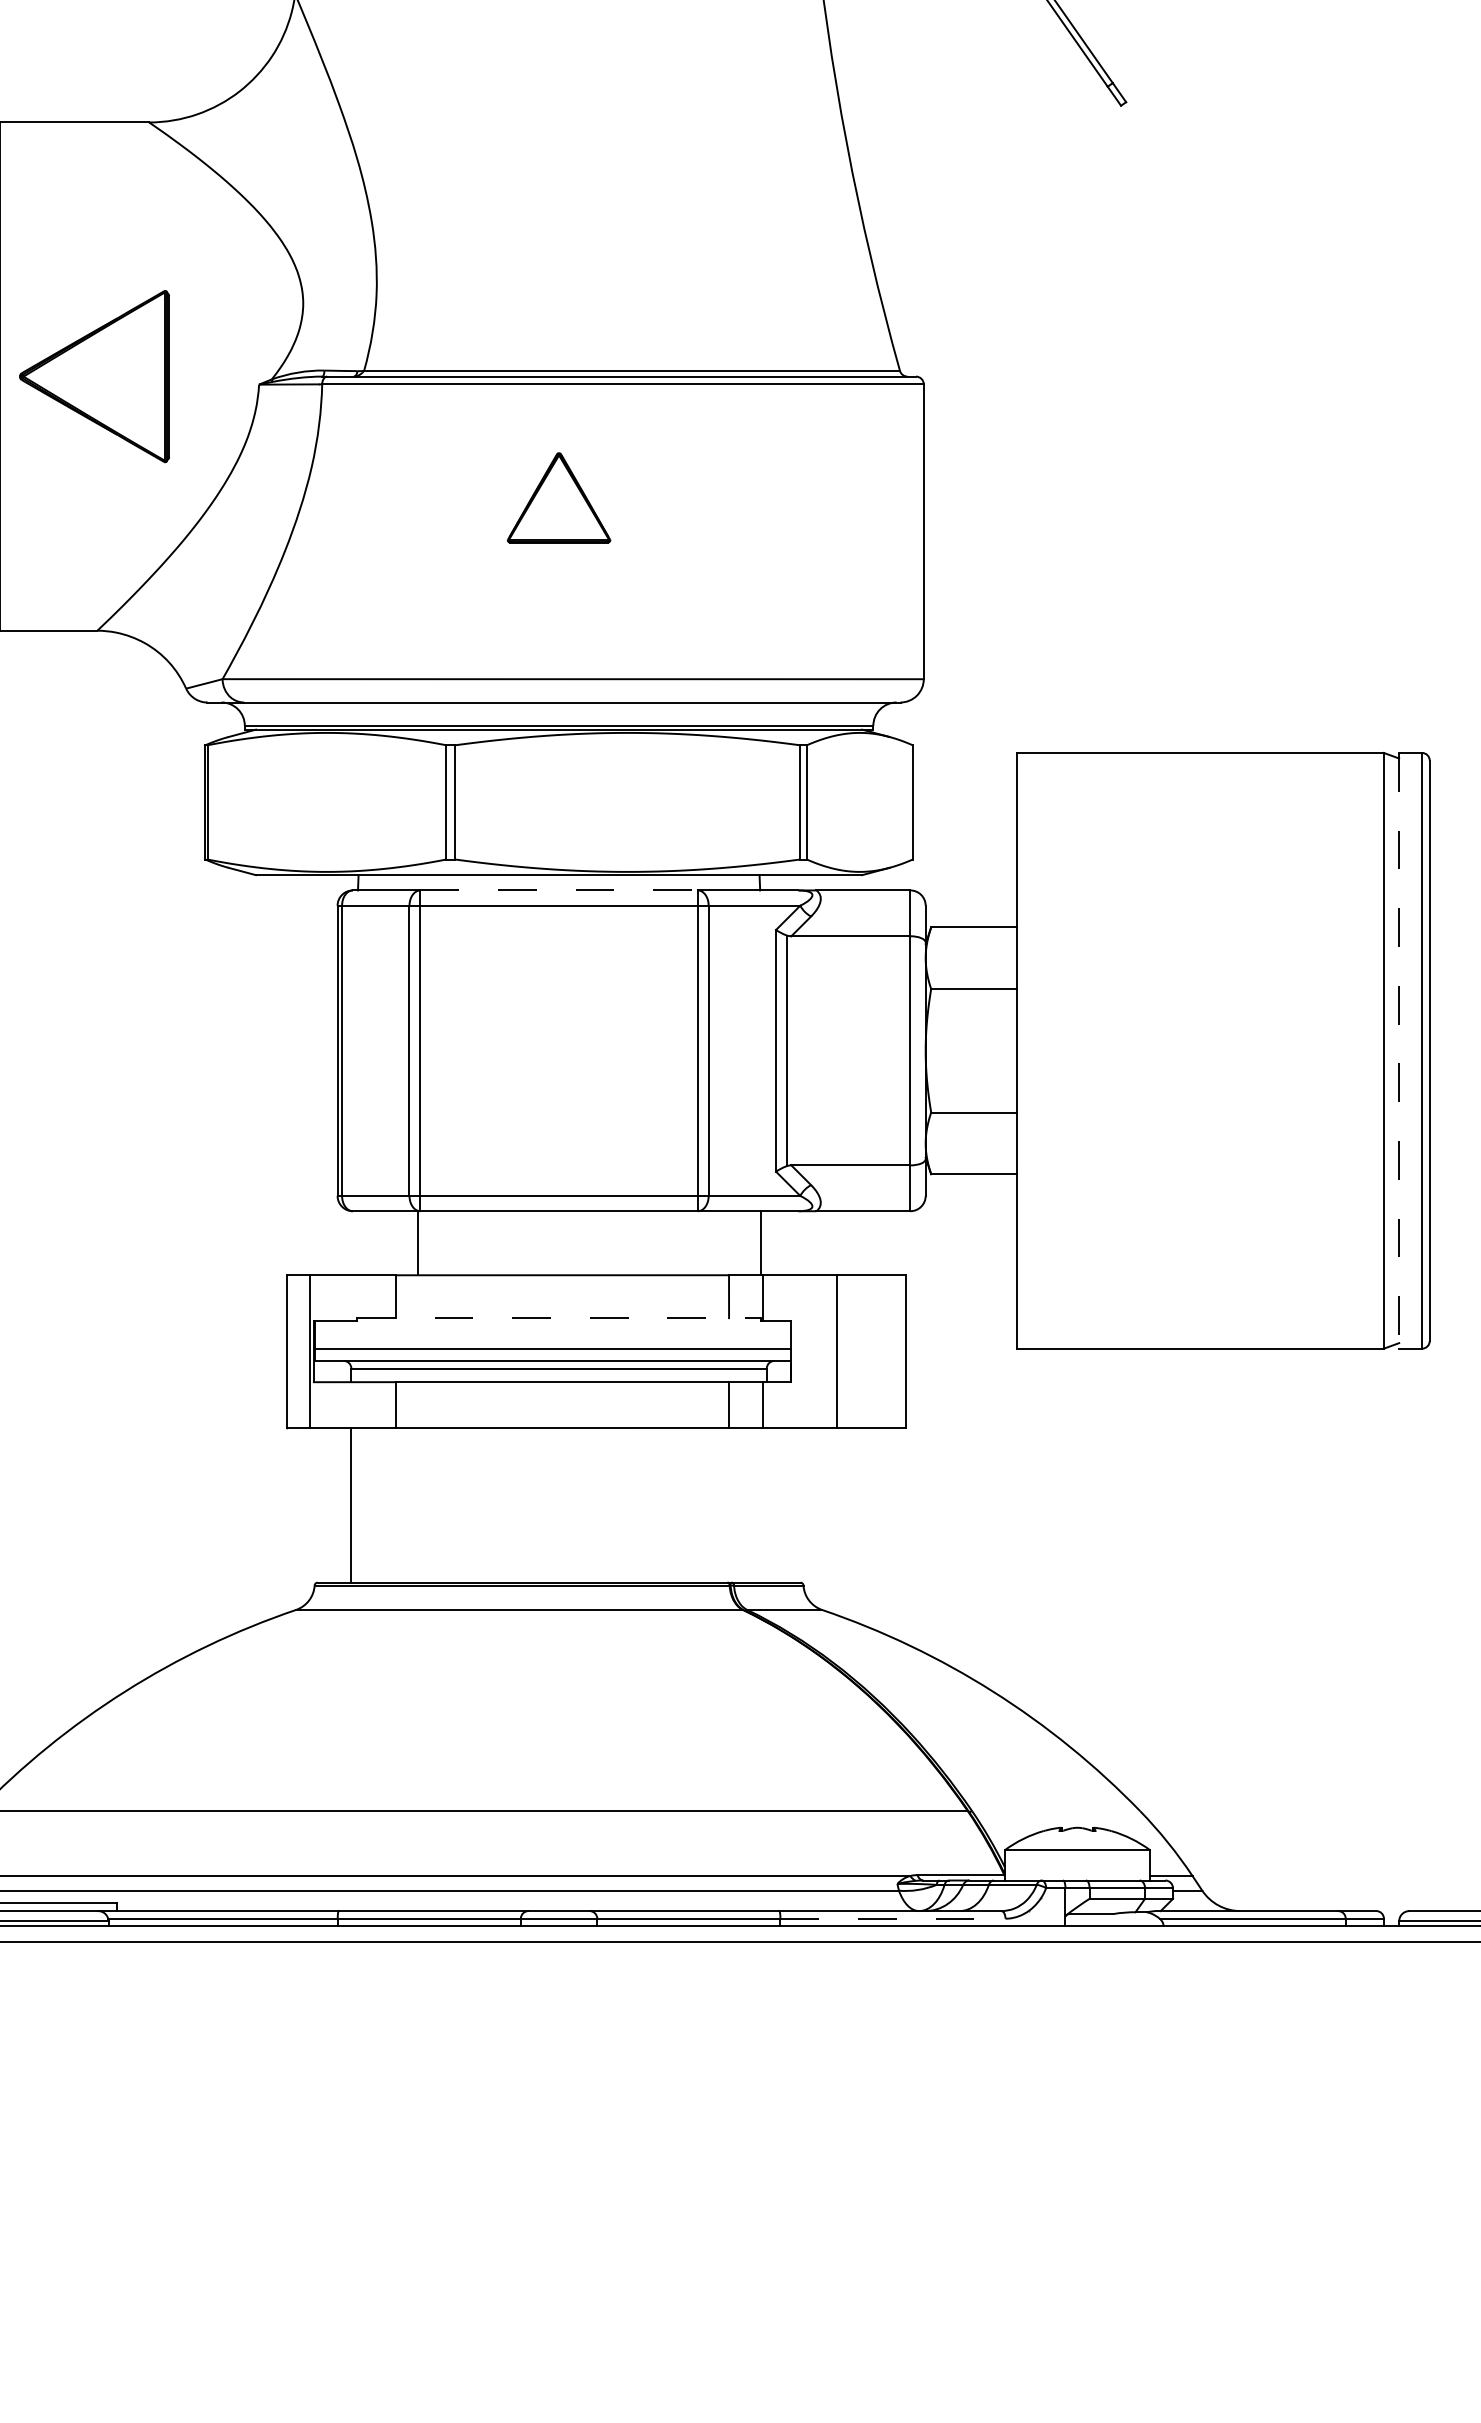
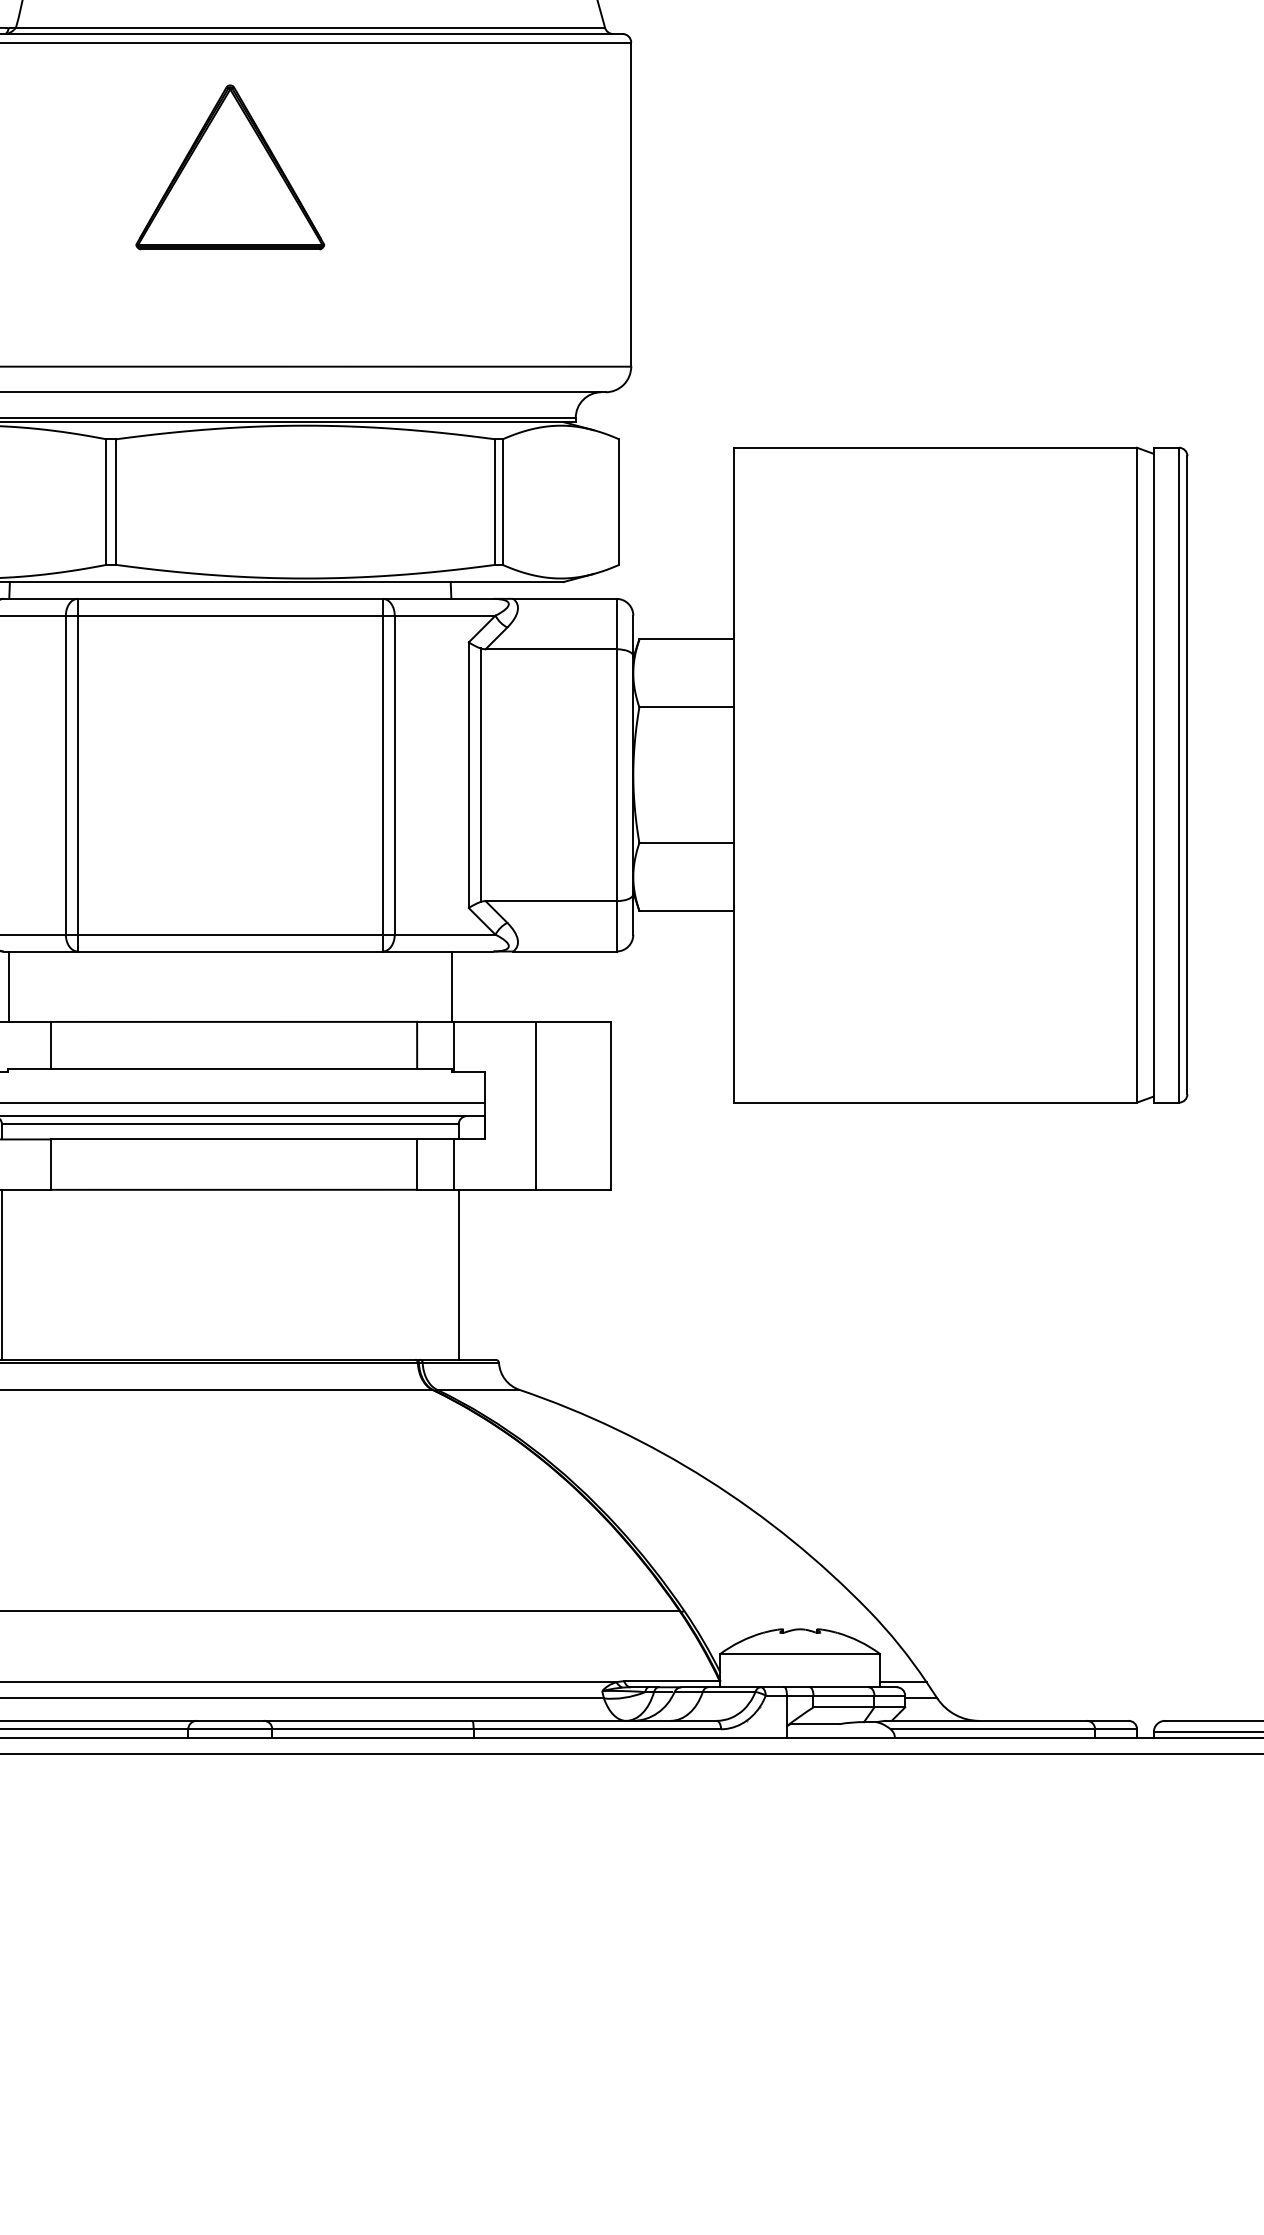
part: (558, 497) -> (229, 166), size x1.67
line: (559, 890) -> (230, 598), dashed -> solid
line: (1399, 1050) -> (1154, 774), dashed -> solid
line: (418, 1243) -> (8, 987), moved
line: (559, 1318) -> (230, 1069), dashed -> solid
line: (766, 1504) -> (458, 1273), added
line: (892, 1918) -> (596, 1729), dashed -> solid

